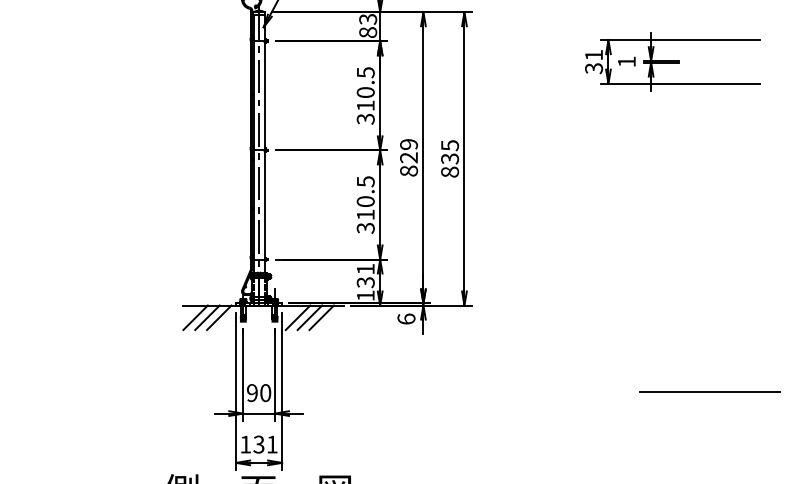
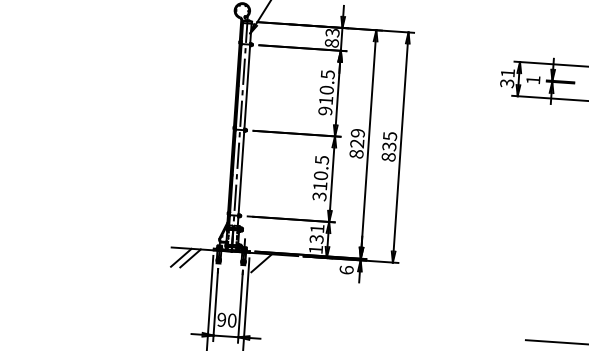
text: (365, 118) -> (325, 110), 310.5 -> 910.5
line: (219, 317) -> (200, 258), removed
line: (309, 317) -> (270, 263), removed
line: (321, 317) -> (280, 264), removed

